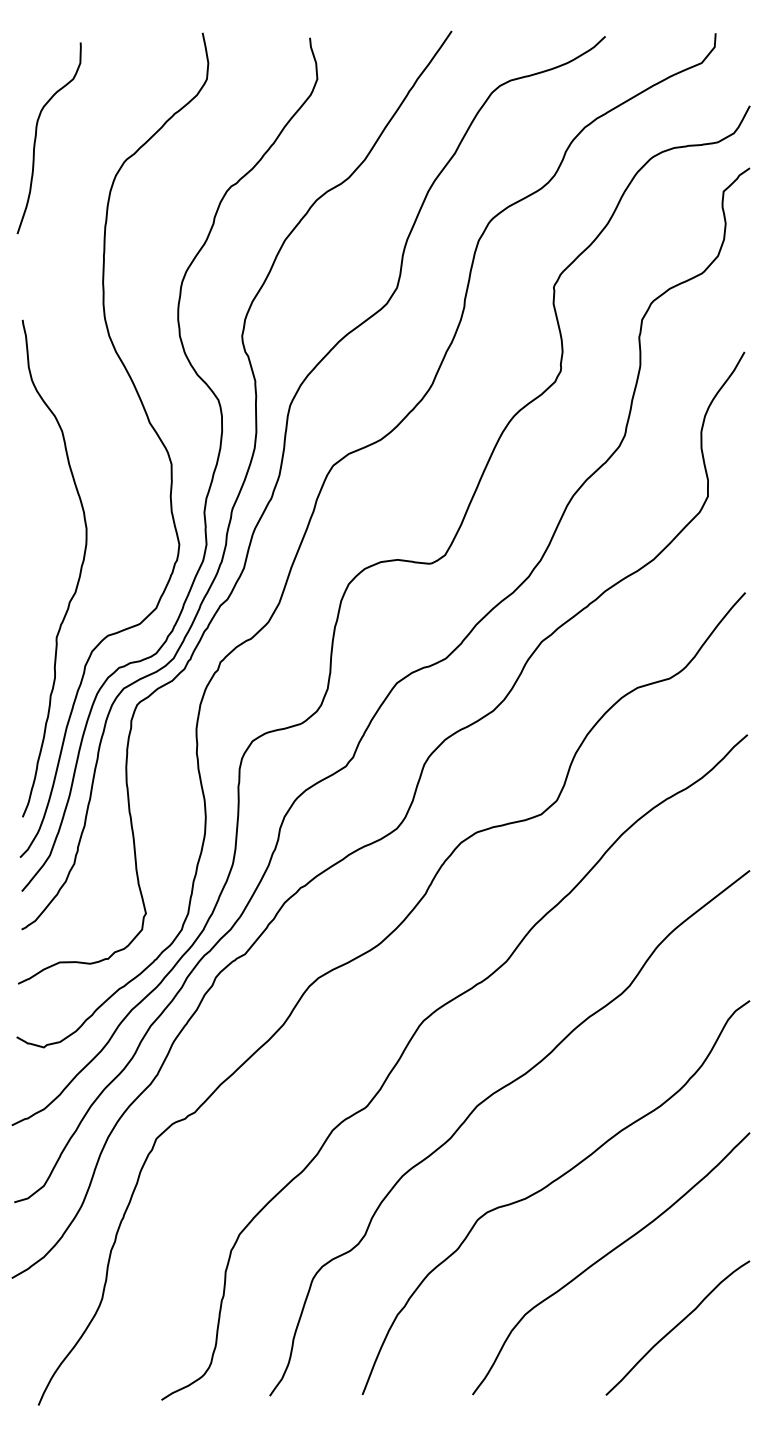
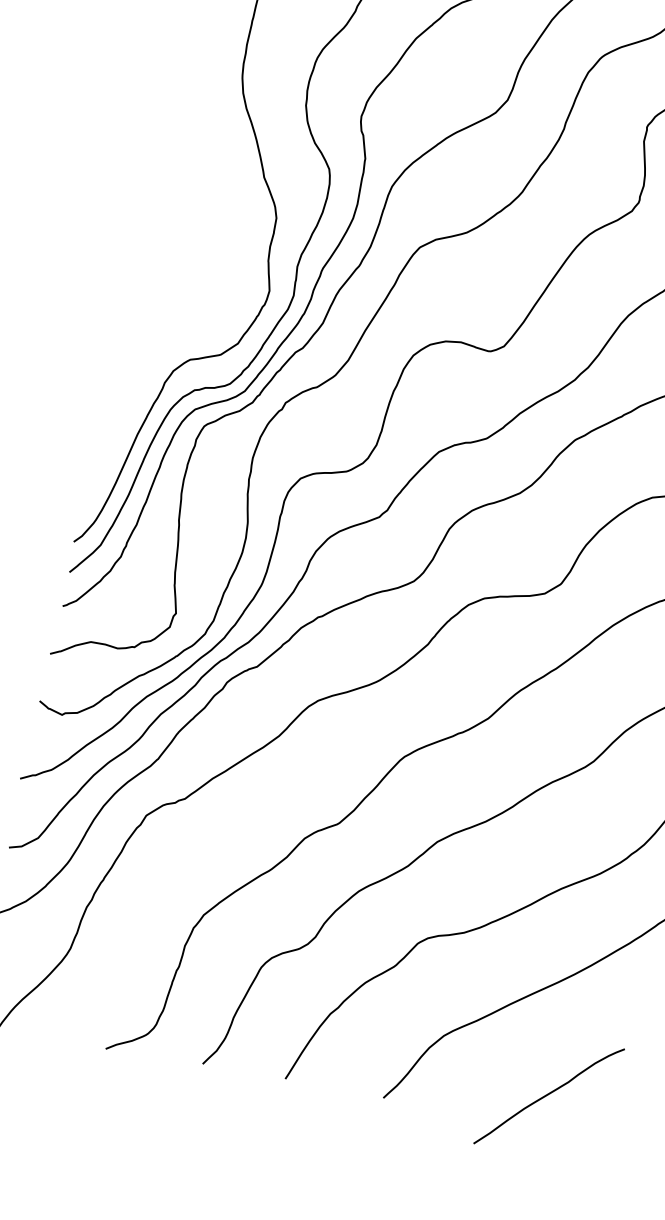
curve: (79, 572) -> (175, 298), removed
curve: (677, 1326) -> (549, 1094), moved

